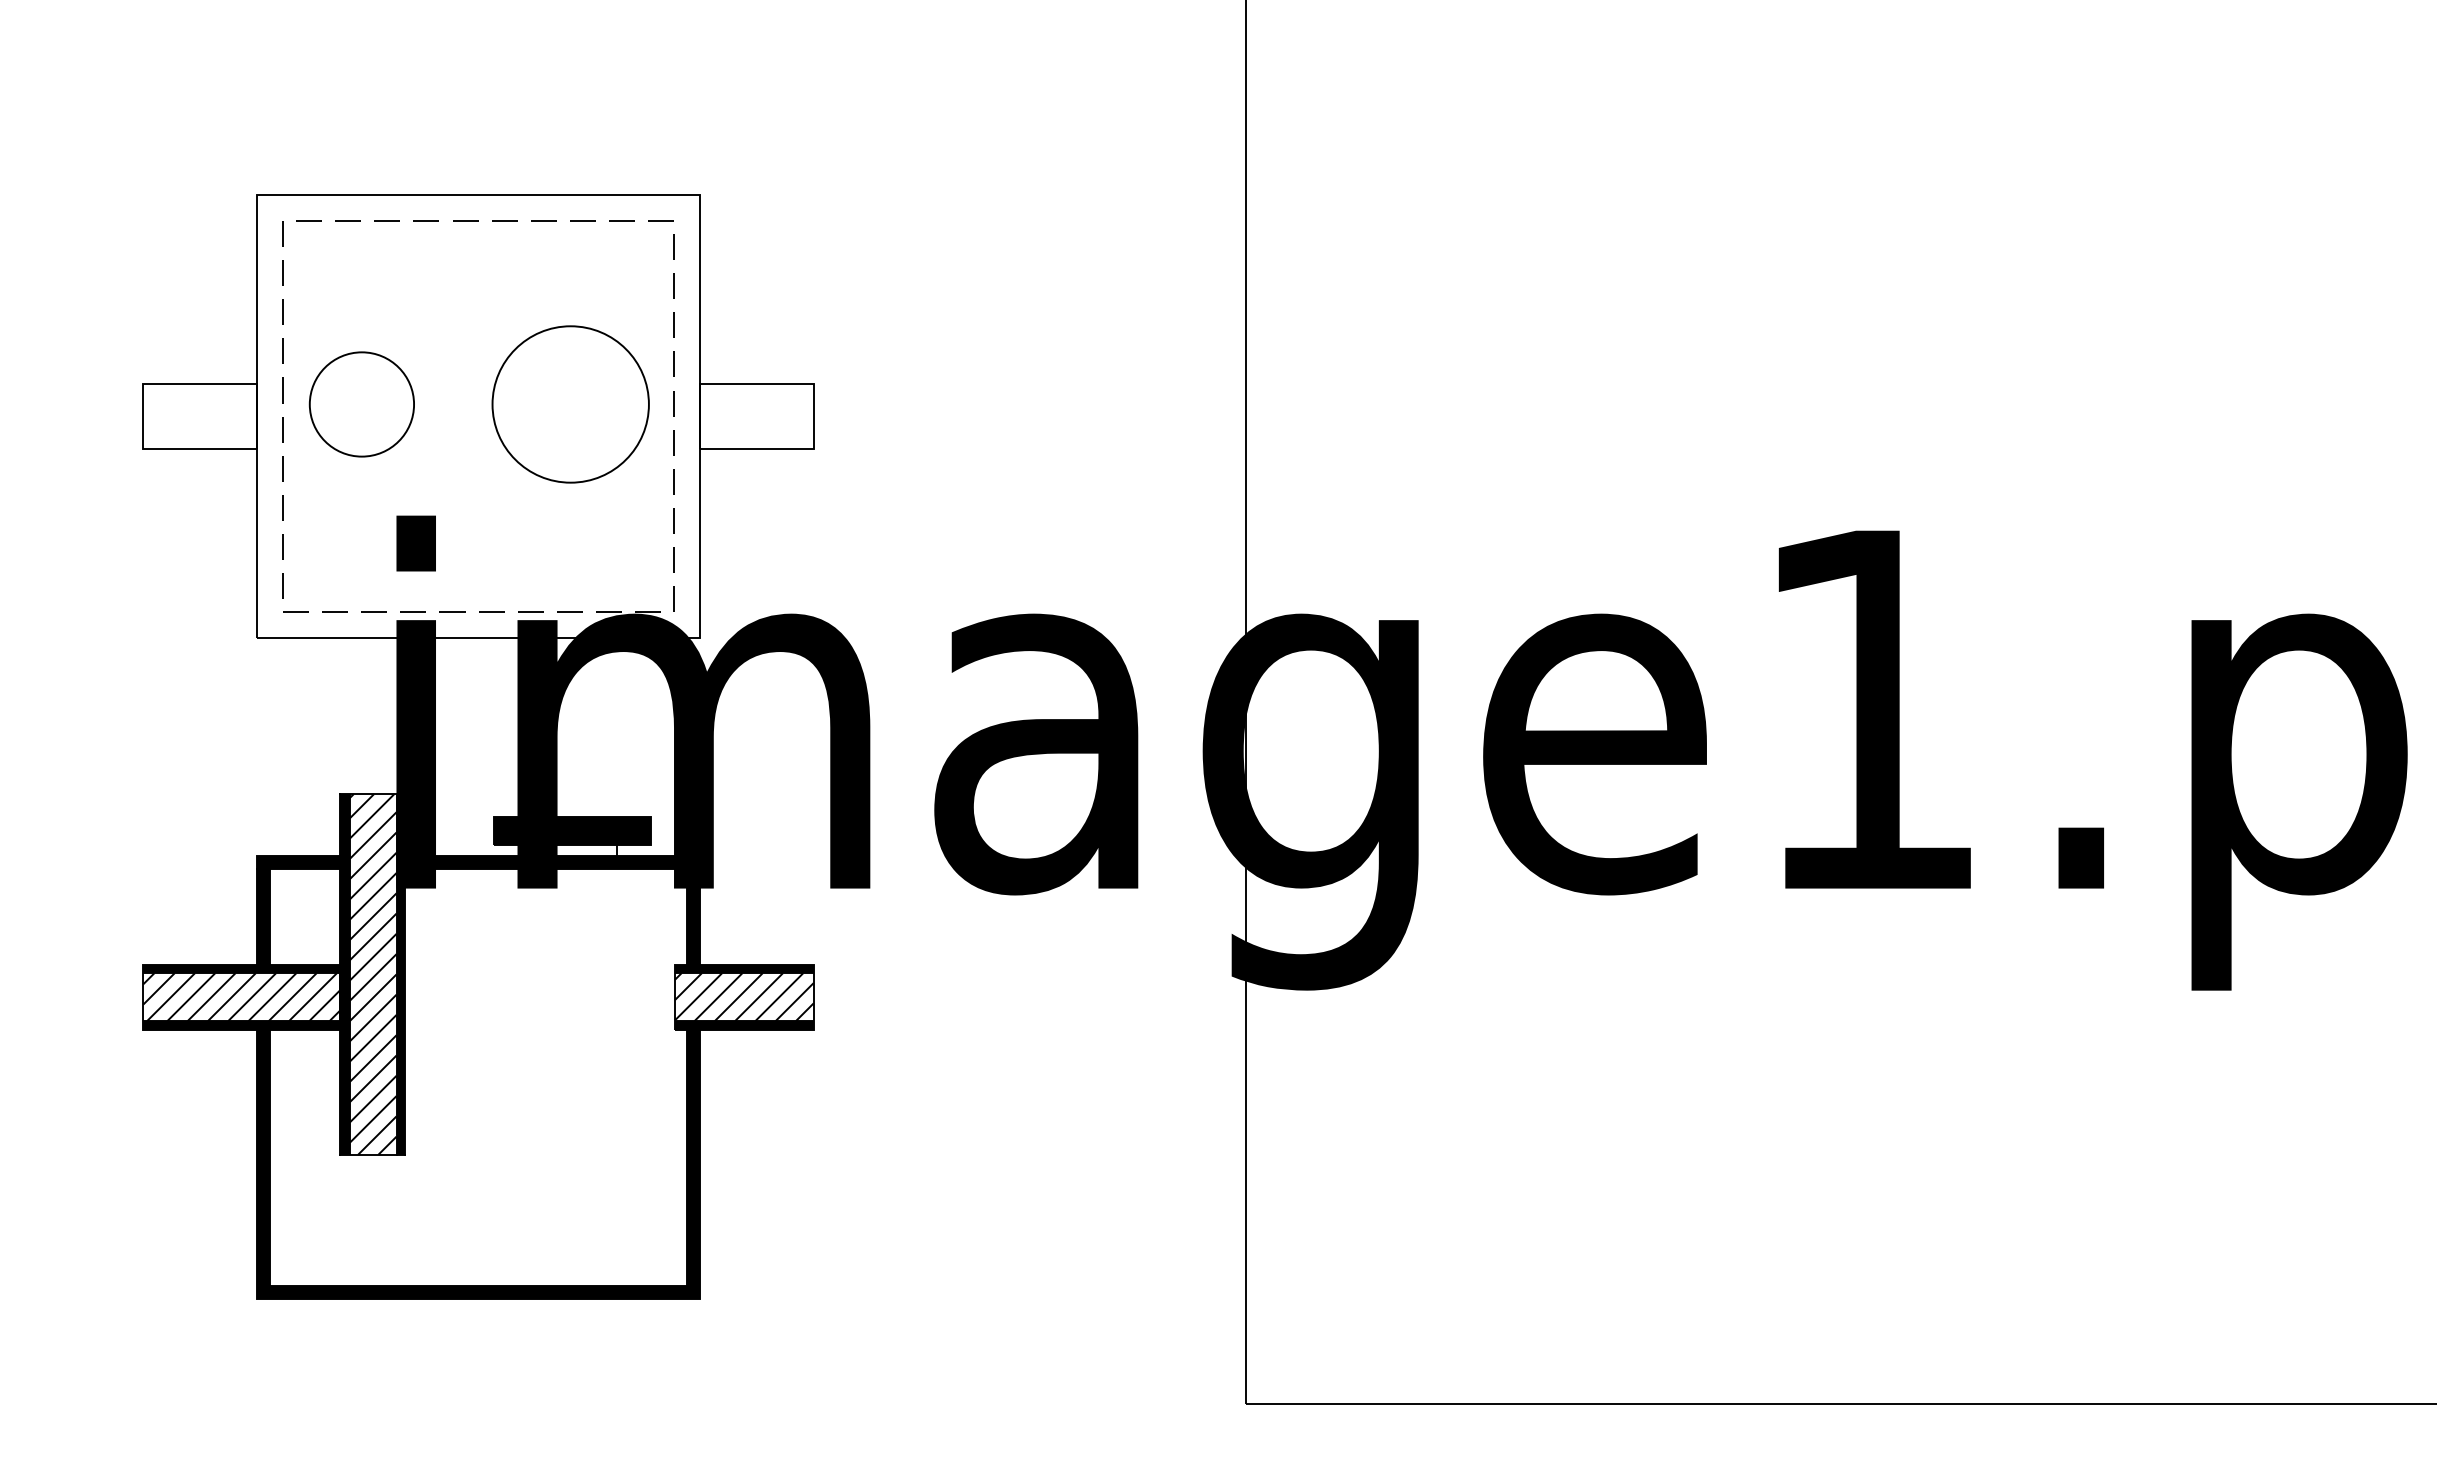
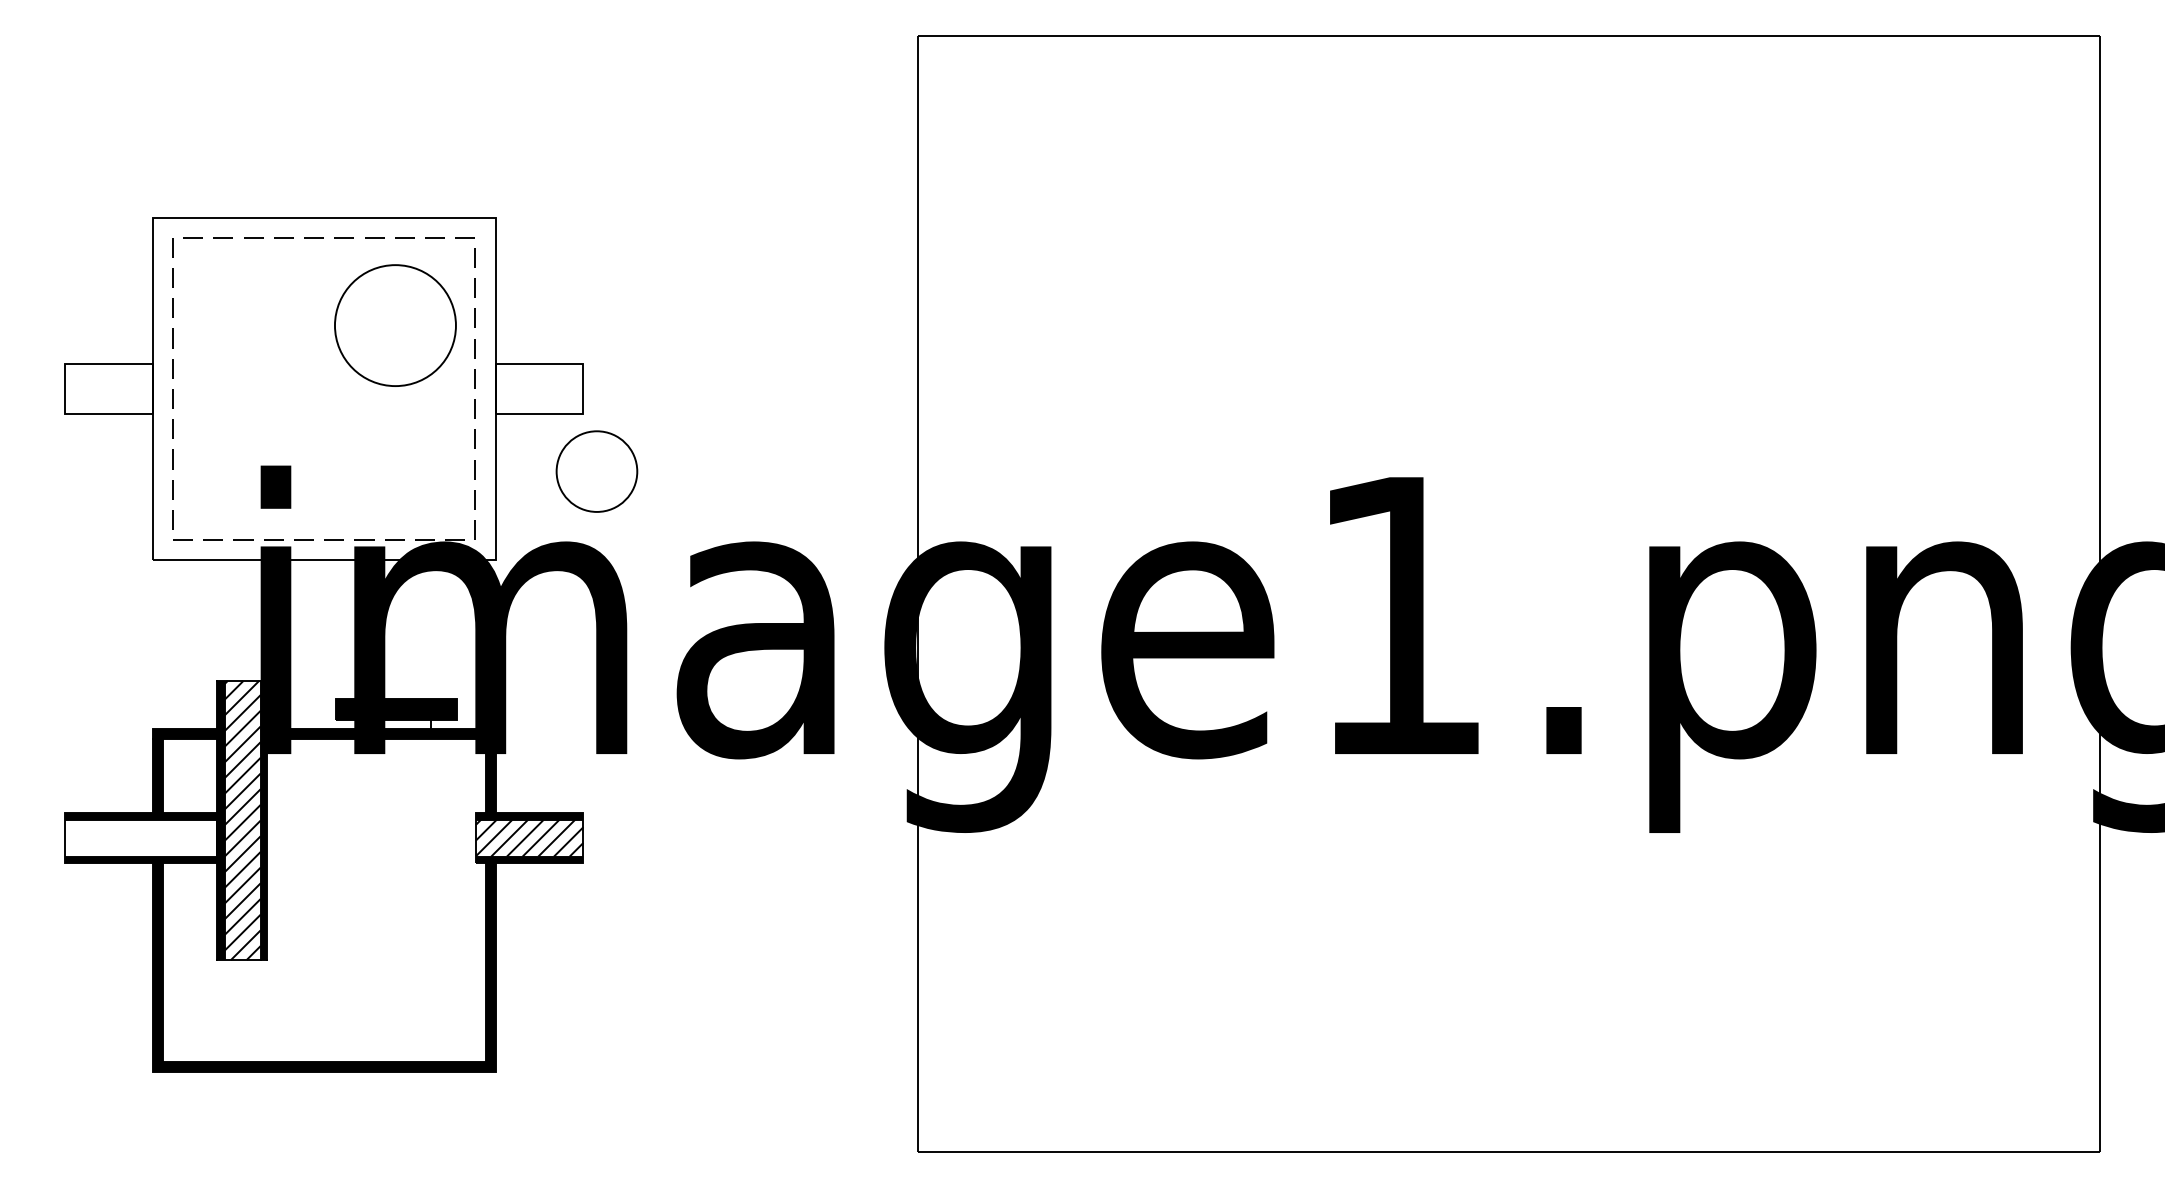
circle: (361, 404) -> (596, 471), moved
circle: (570, 404) -> (395, 325), moved
hatch: (241, 996) -> (140, 837), removed

